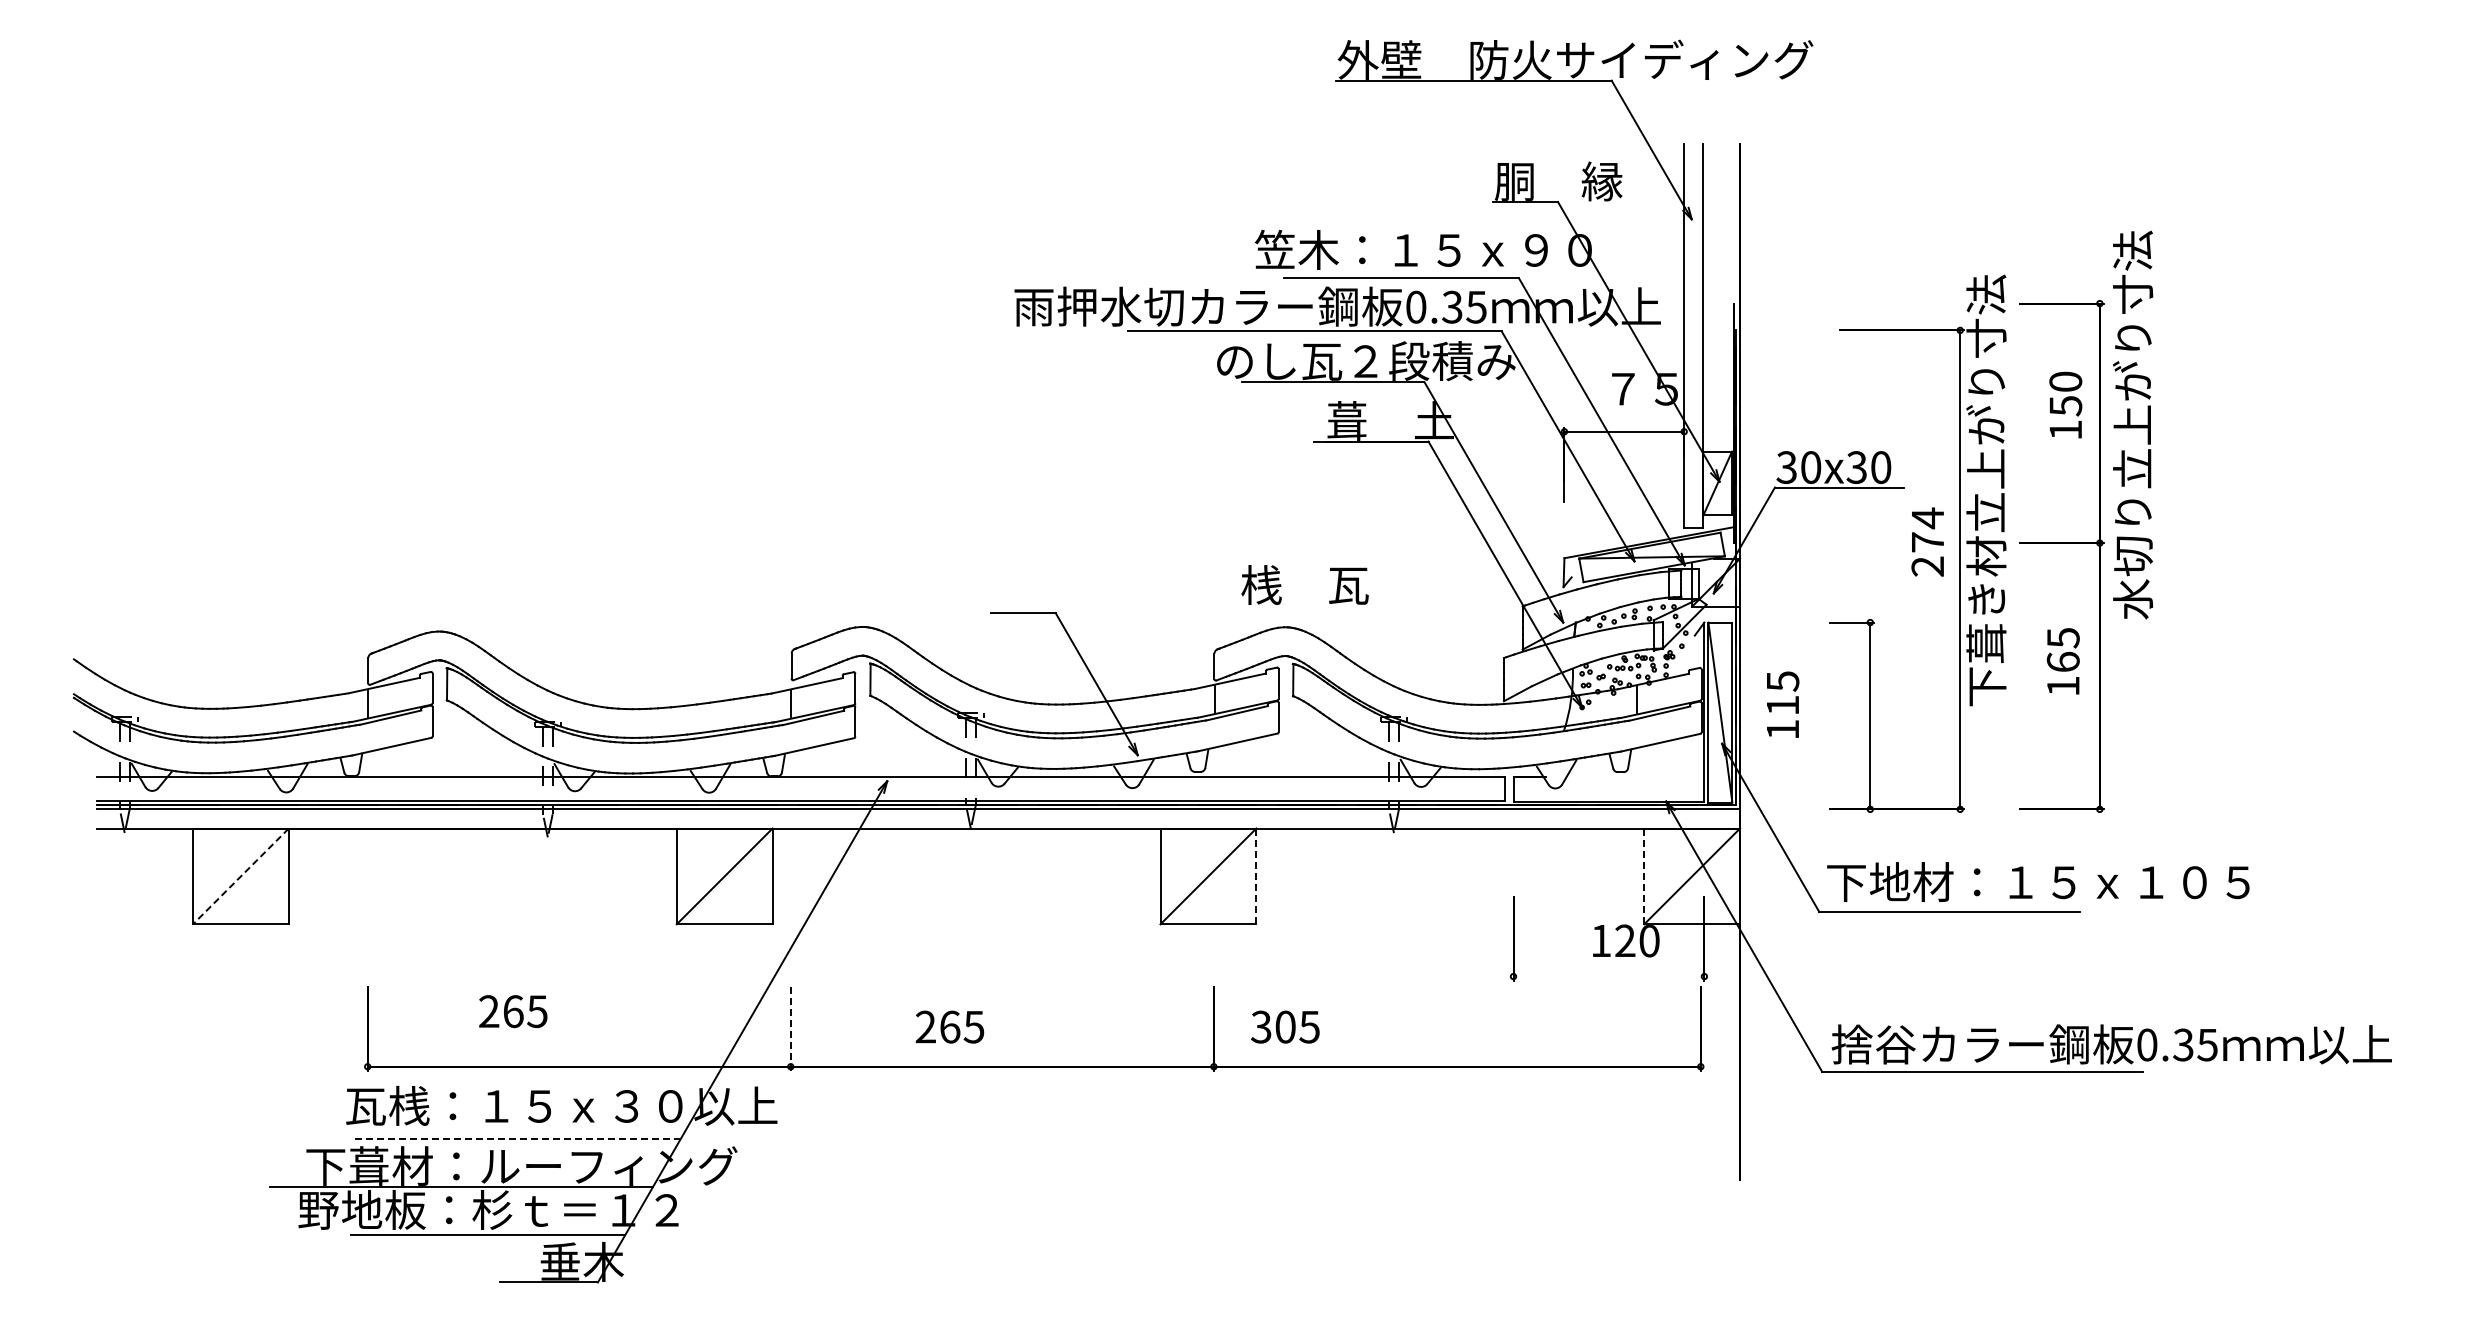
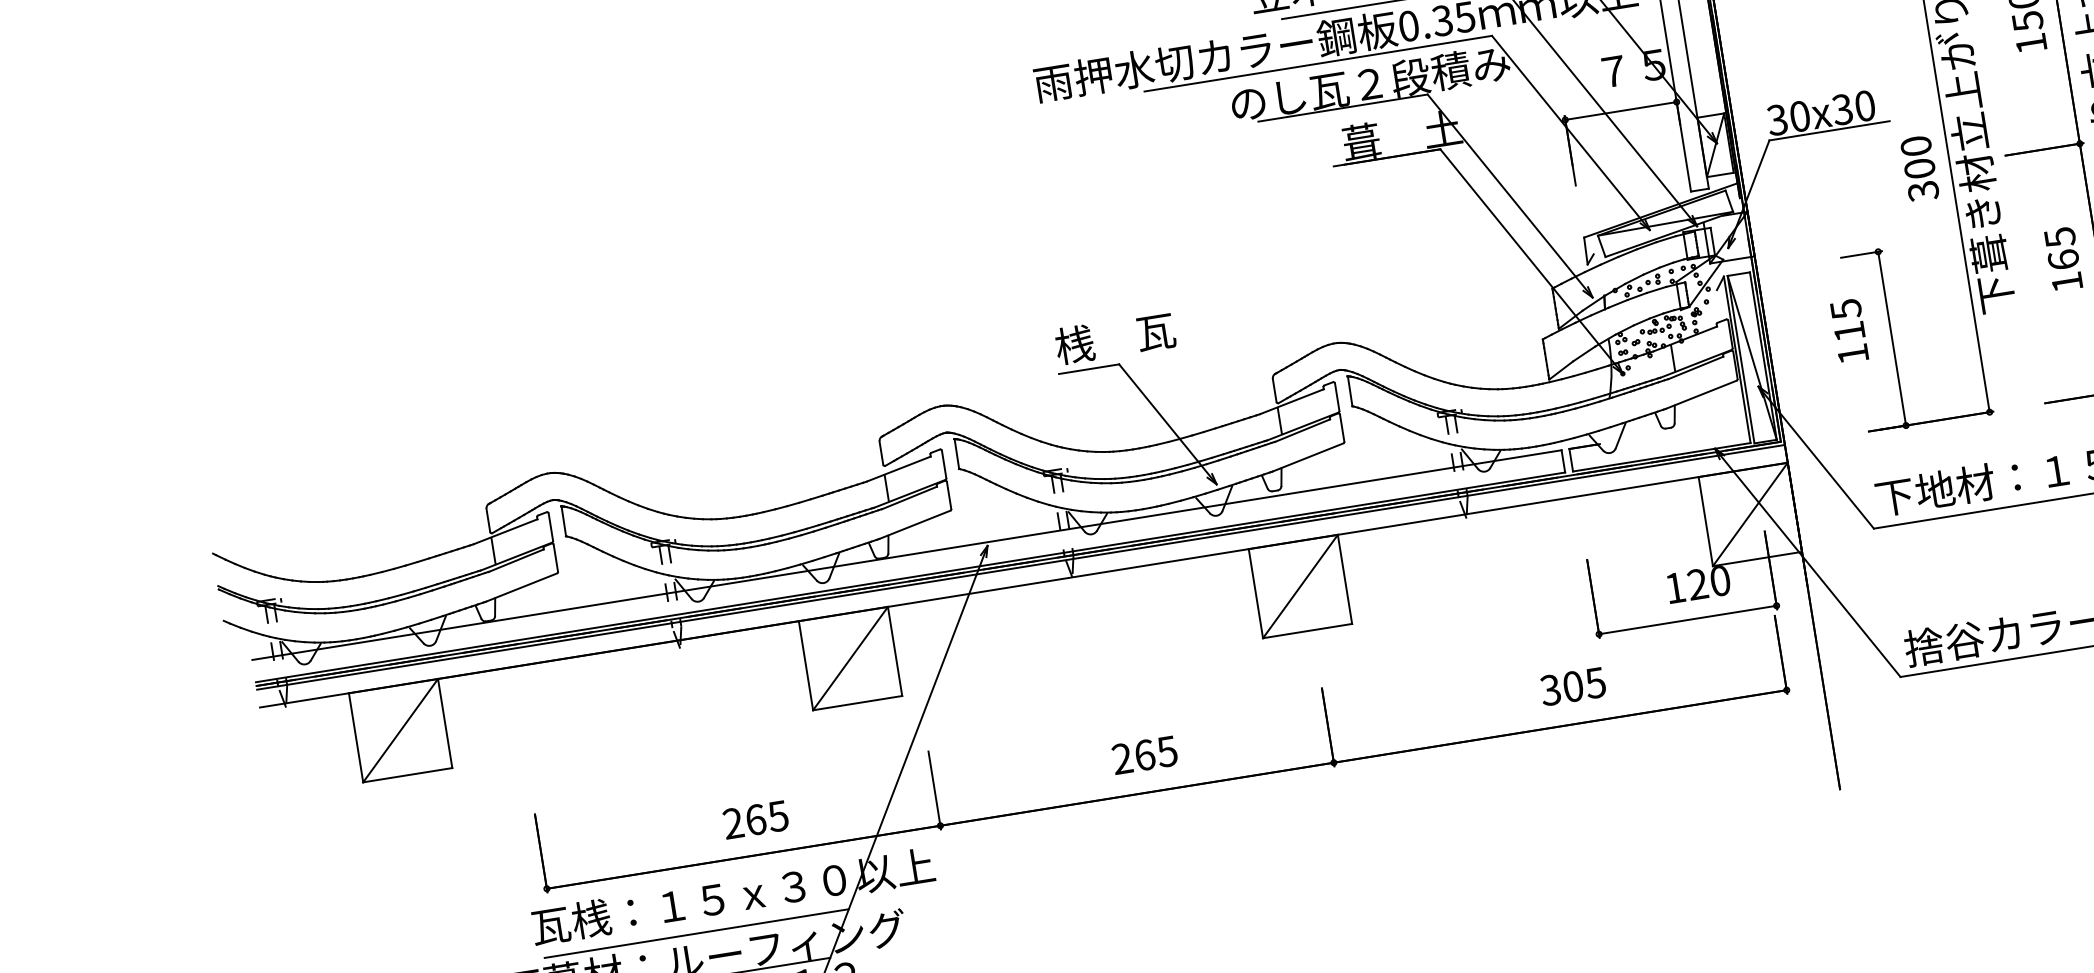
text: (1927, 541) -> (1919, 167), 274 -> 300
text: (1304, 584) -> (1114, 337), moved
text: (1783, 704) -> (1850, 330), moved
line: (240, 876) -> (400, 730), dashed -> solid
line: (1256, 876) -> (1345, 579), dashed -> solid
line: (1644, 876) -> (1706, 521), dashed -> solid
line: (1608, 976) -> (1687, 620), added
text: (513, 1011) -> (756, 819), moved
text: (949, 1026) -> (1144, 754), moved
text: (1285, 1026) -> (1573, 686), moved
line: (790, 1028) -> (934, 790), dashed -> solid
line: (517, 1138) -> (696, 933), dashed -> solid

